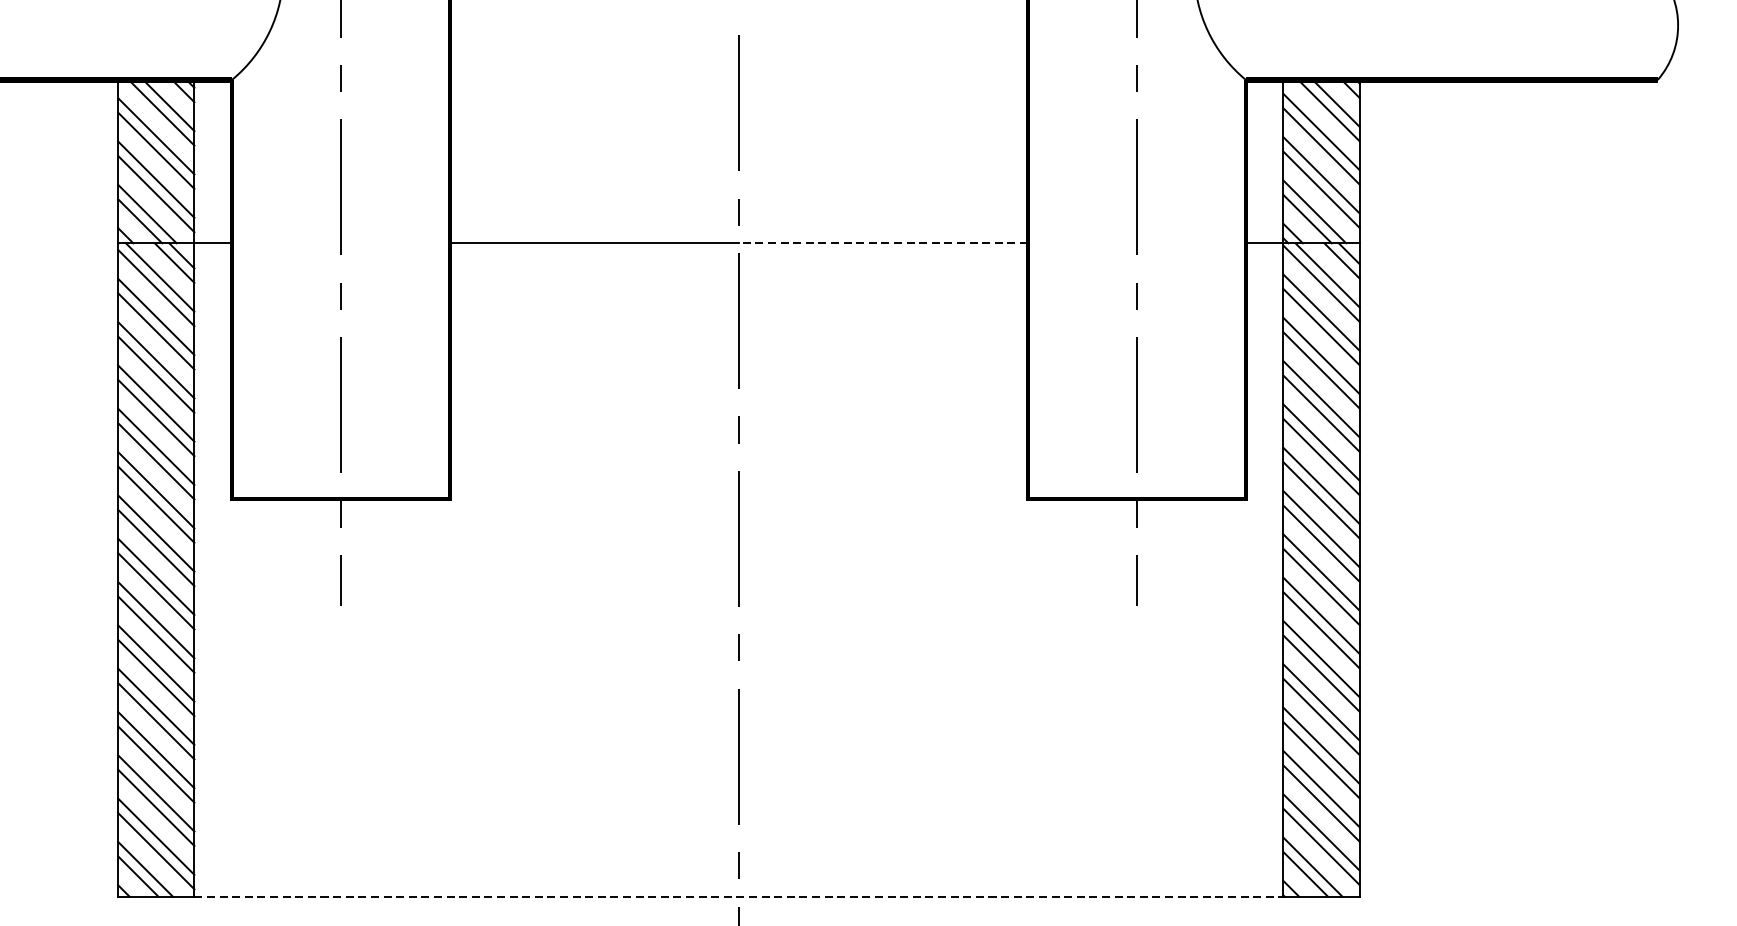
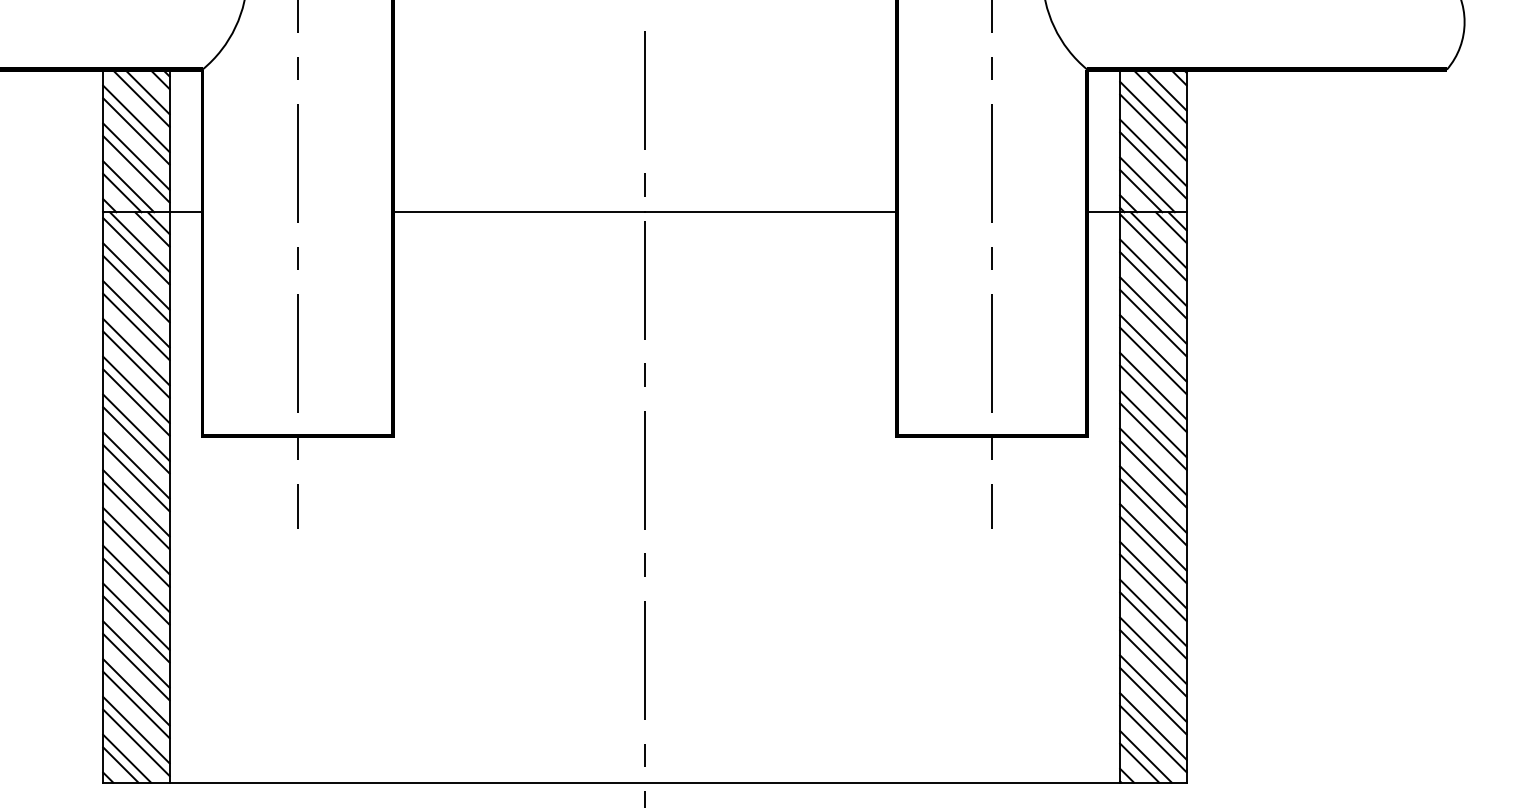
line: (882, 243) -> (770, 212), dashed -> solid
line: (739, 896) -> (645, 782), dashed -> solid

